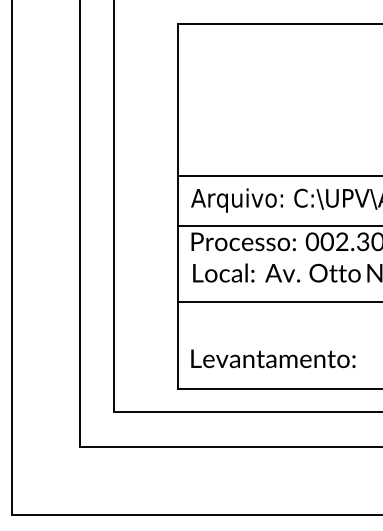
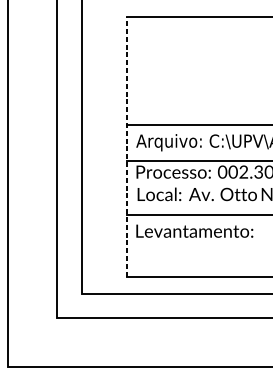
line: (178, 206) -> (127, 146), solid -> dashed
text: (273, 358) -> (194, 231), moved

